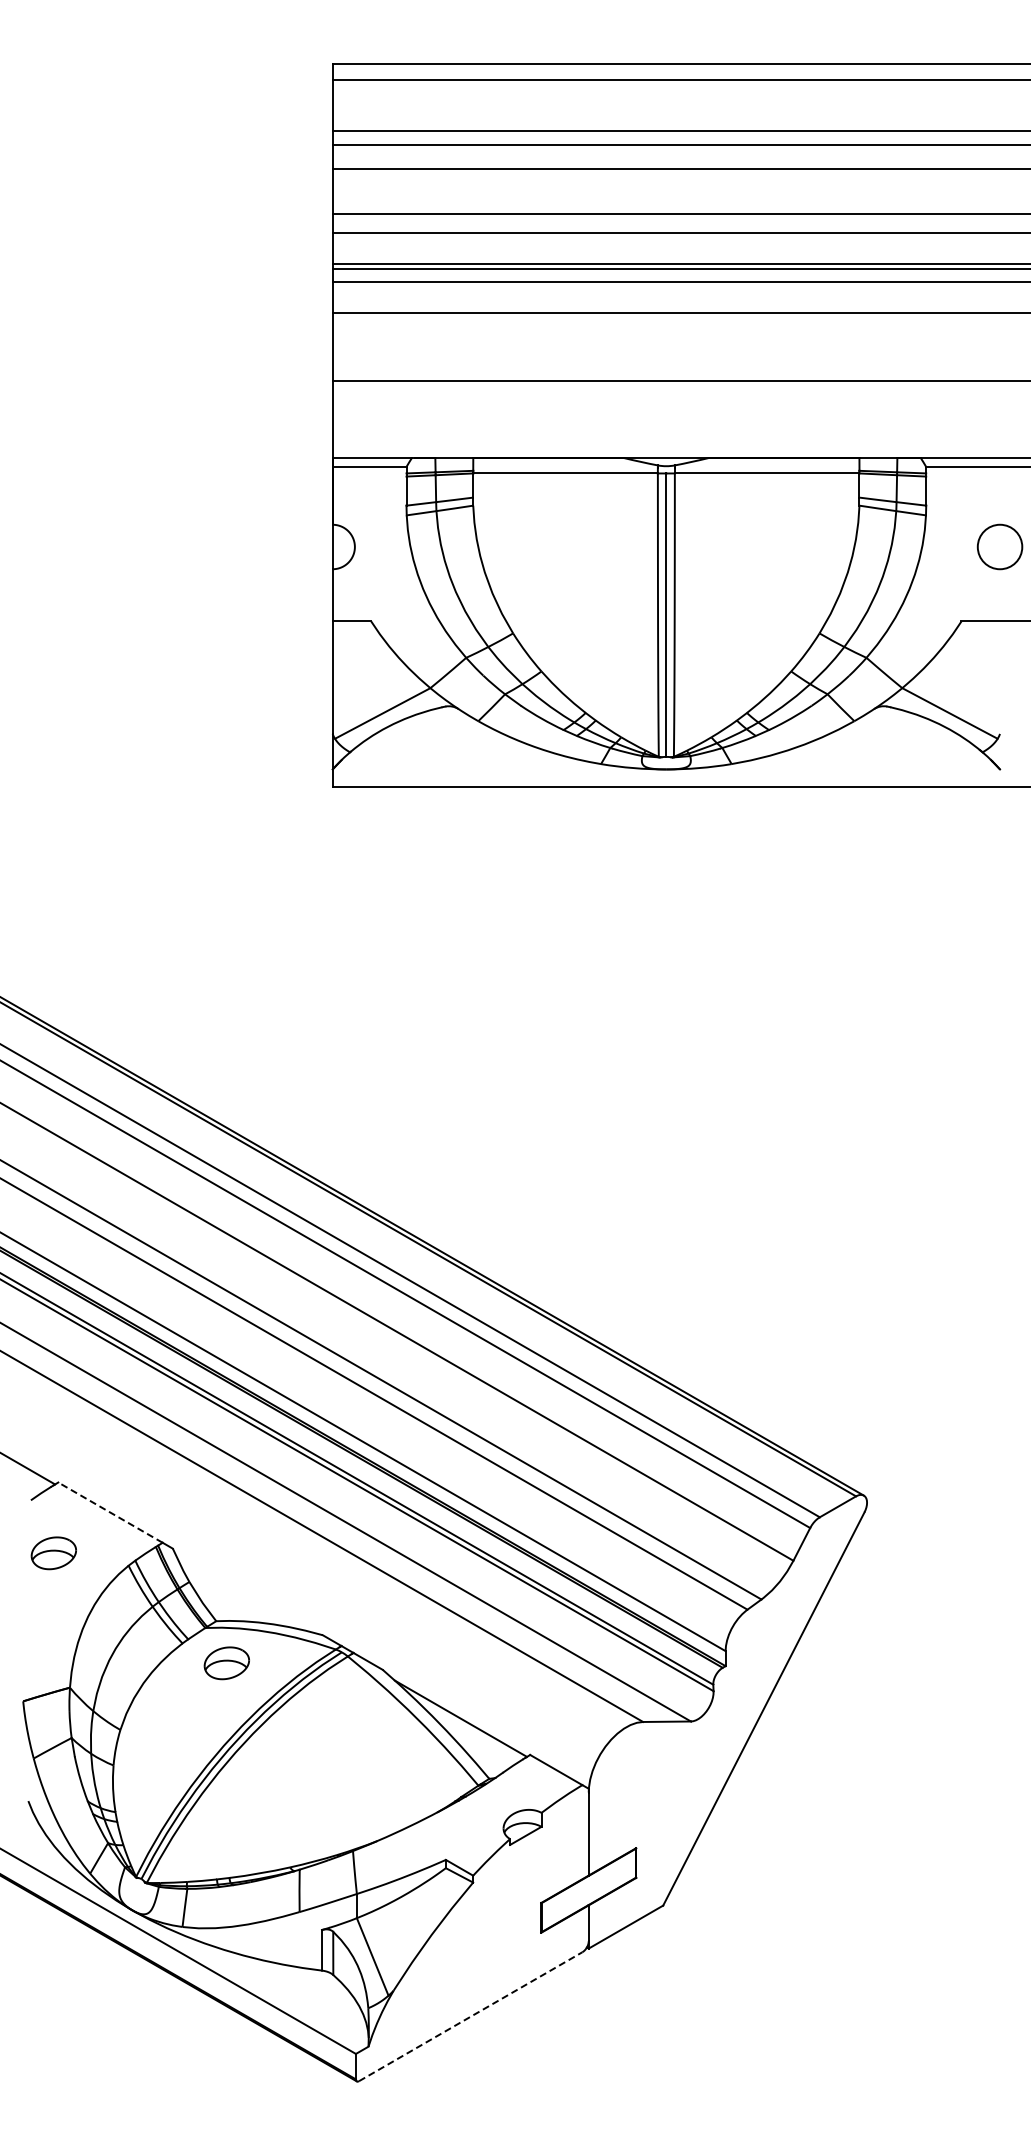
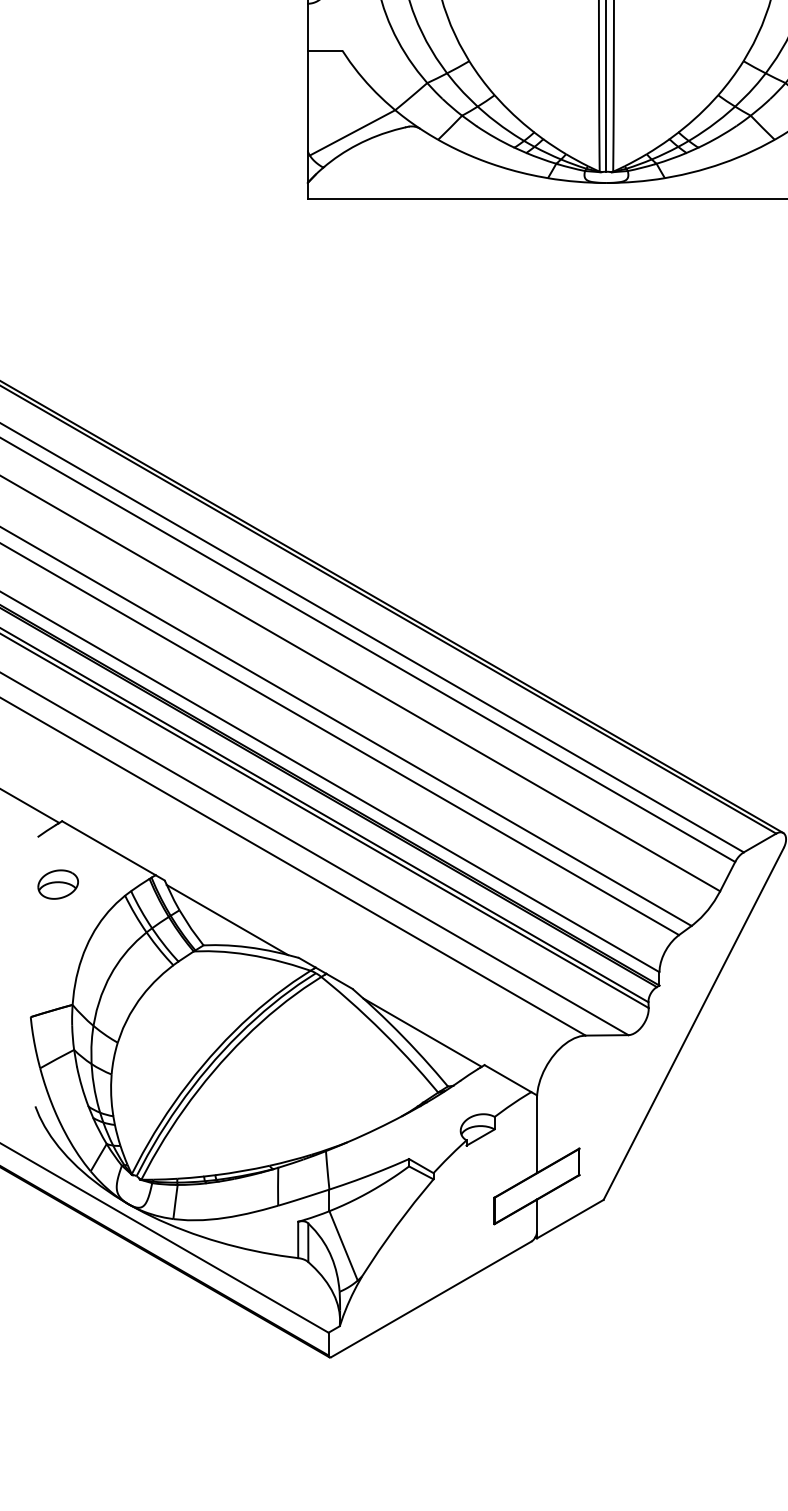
line: (110, 1512) -> (108, 848), dashed -> solid
line: (242, 1592) -> (227, 919), added
part: (226, 1663) -> (212, 983), removed
line: (470, 2016) -> (431, 1299), dashed -> solid

